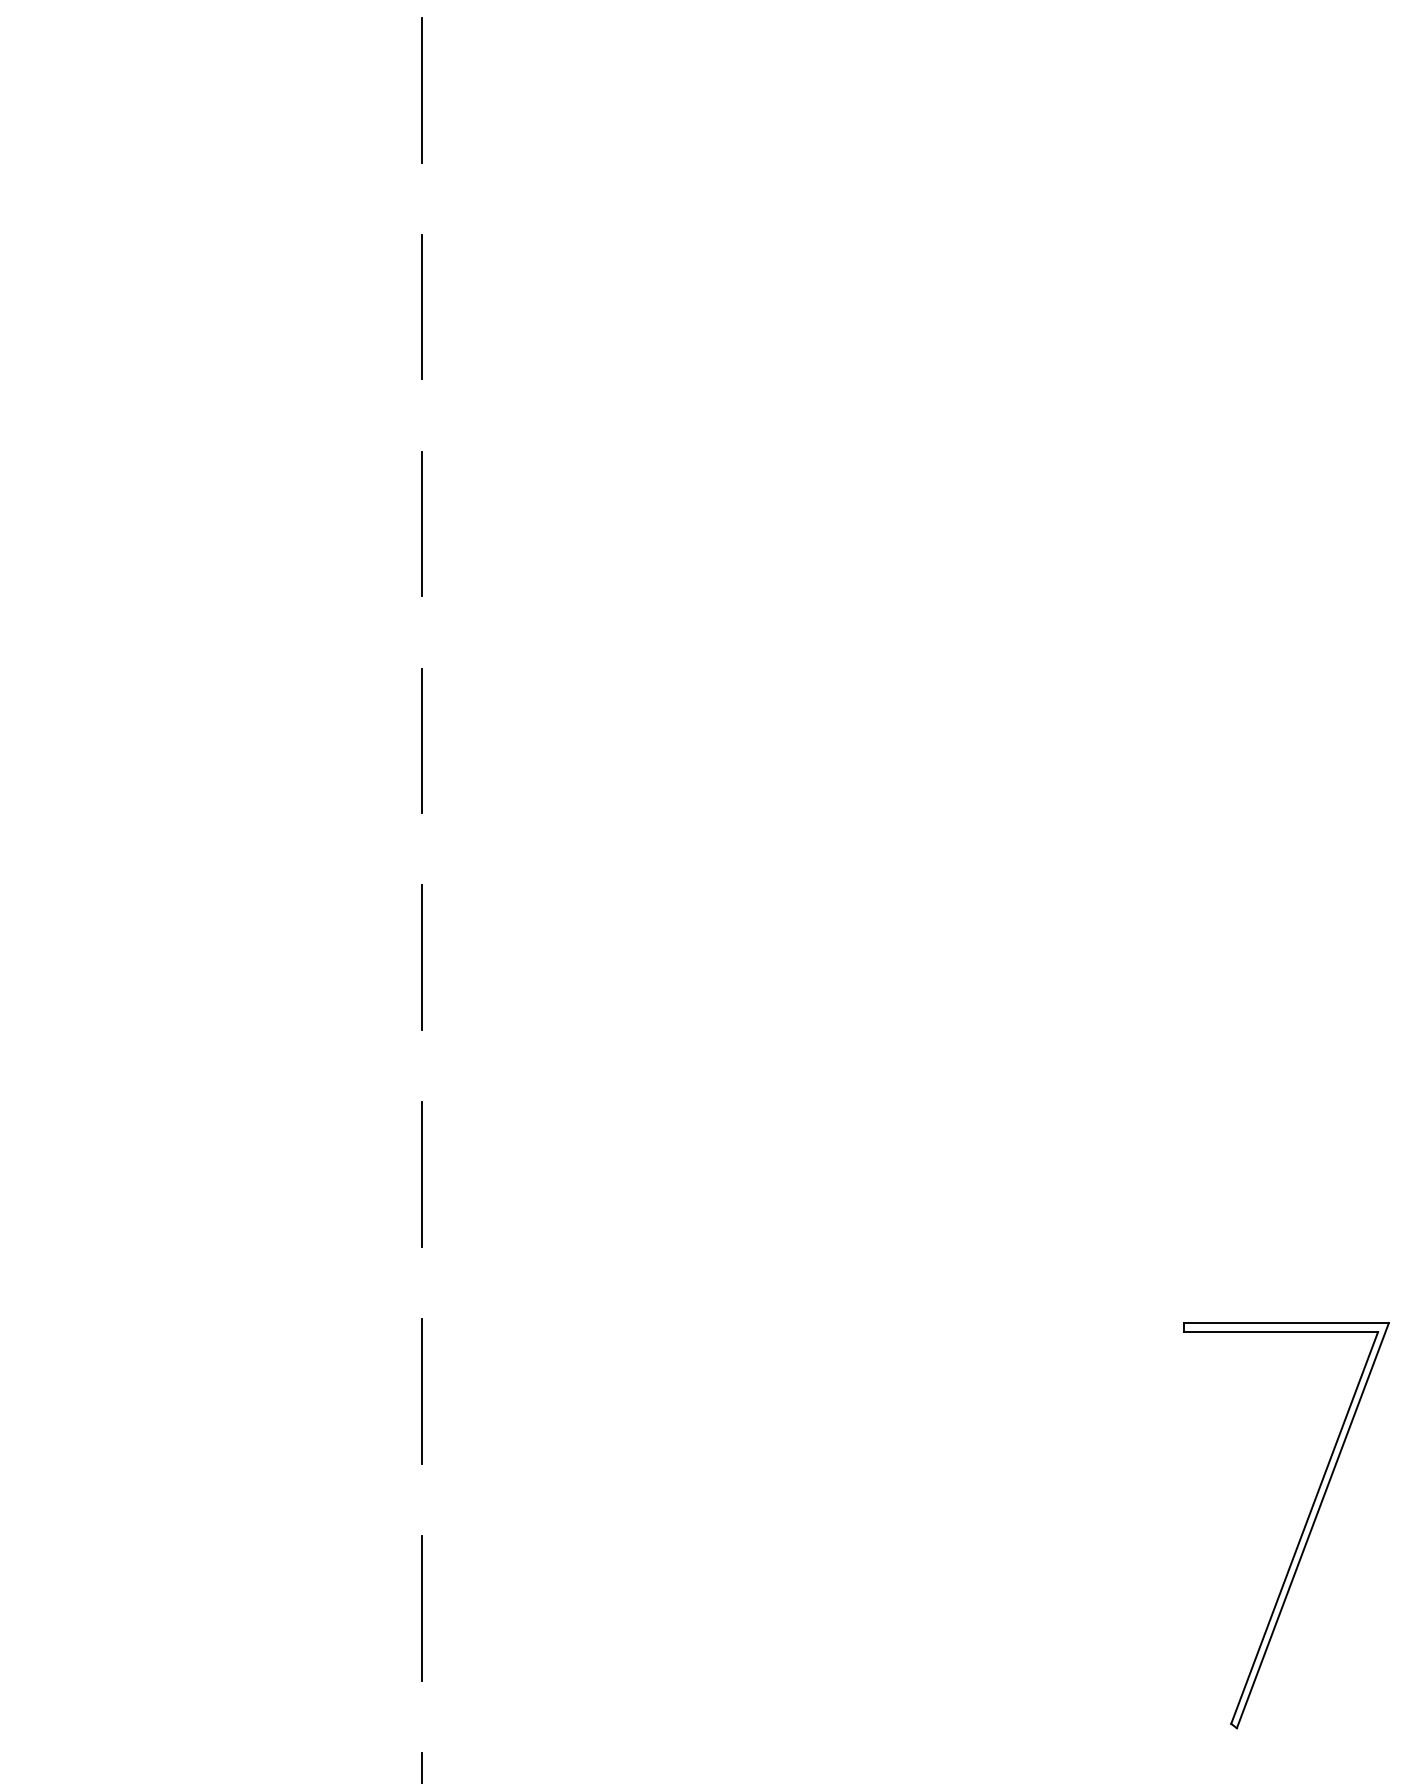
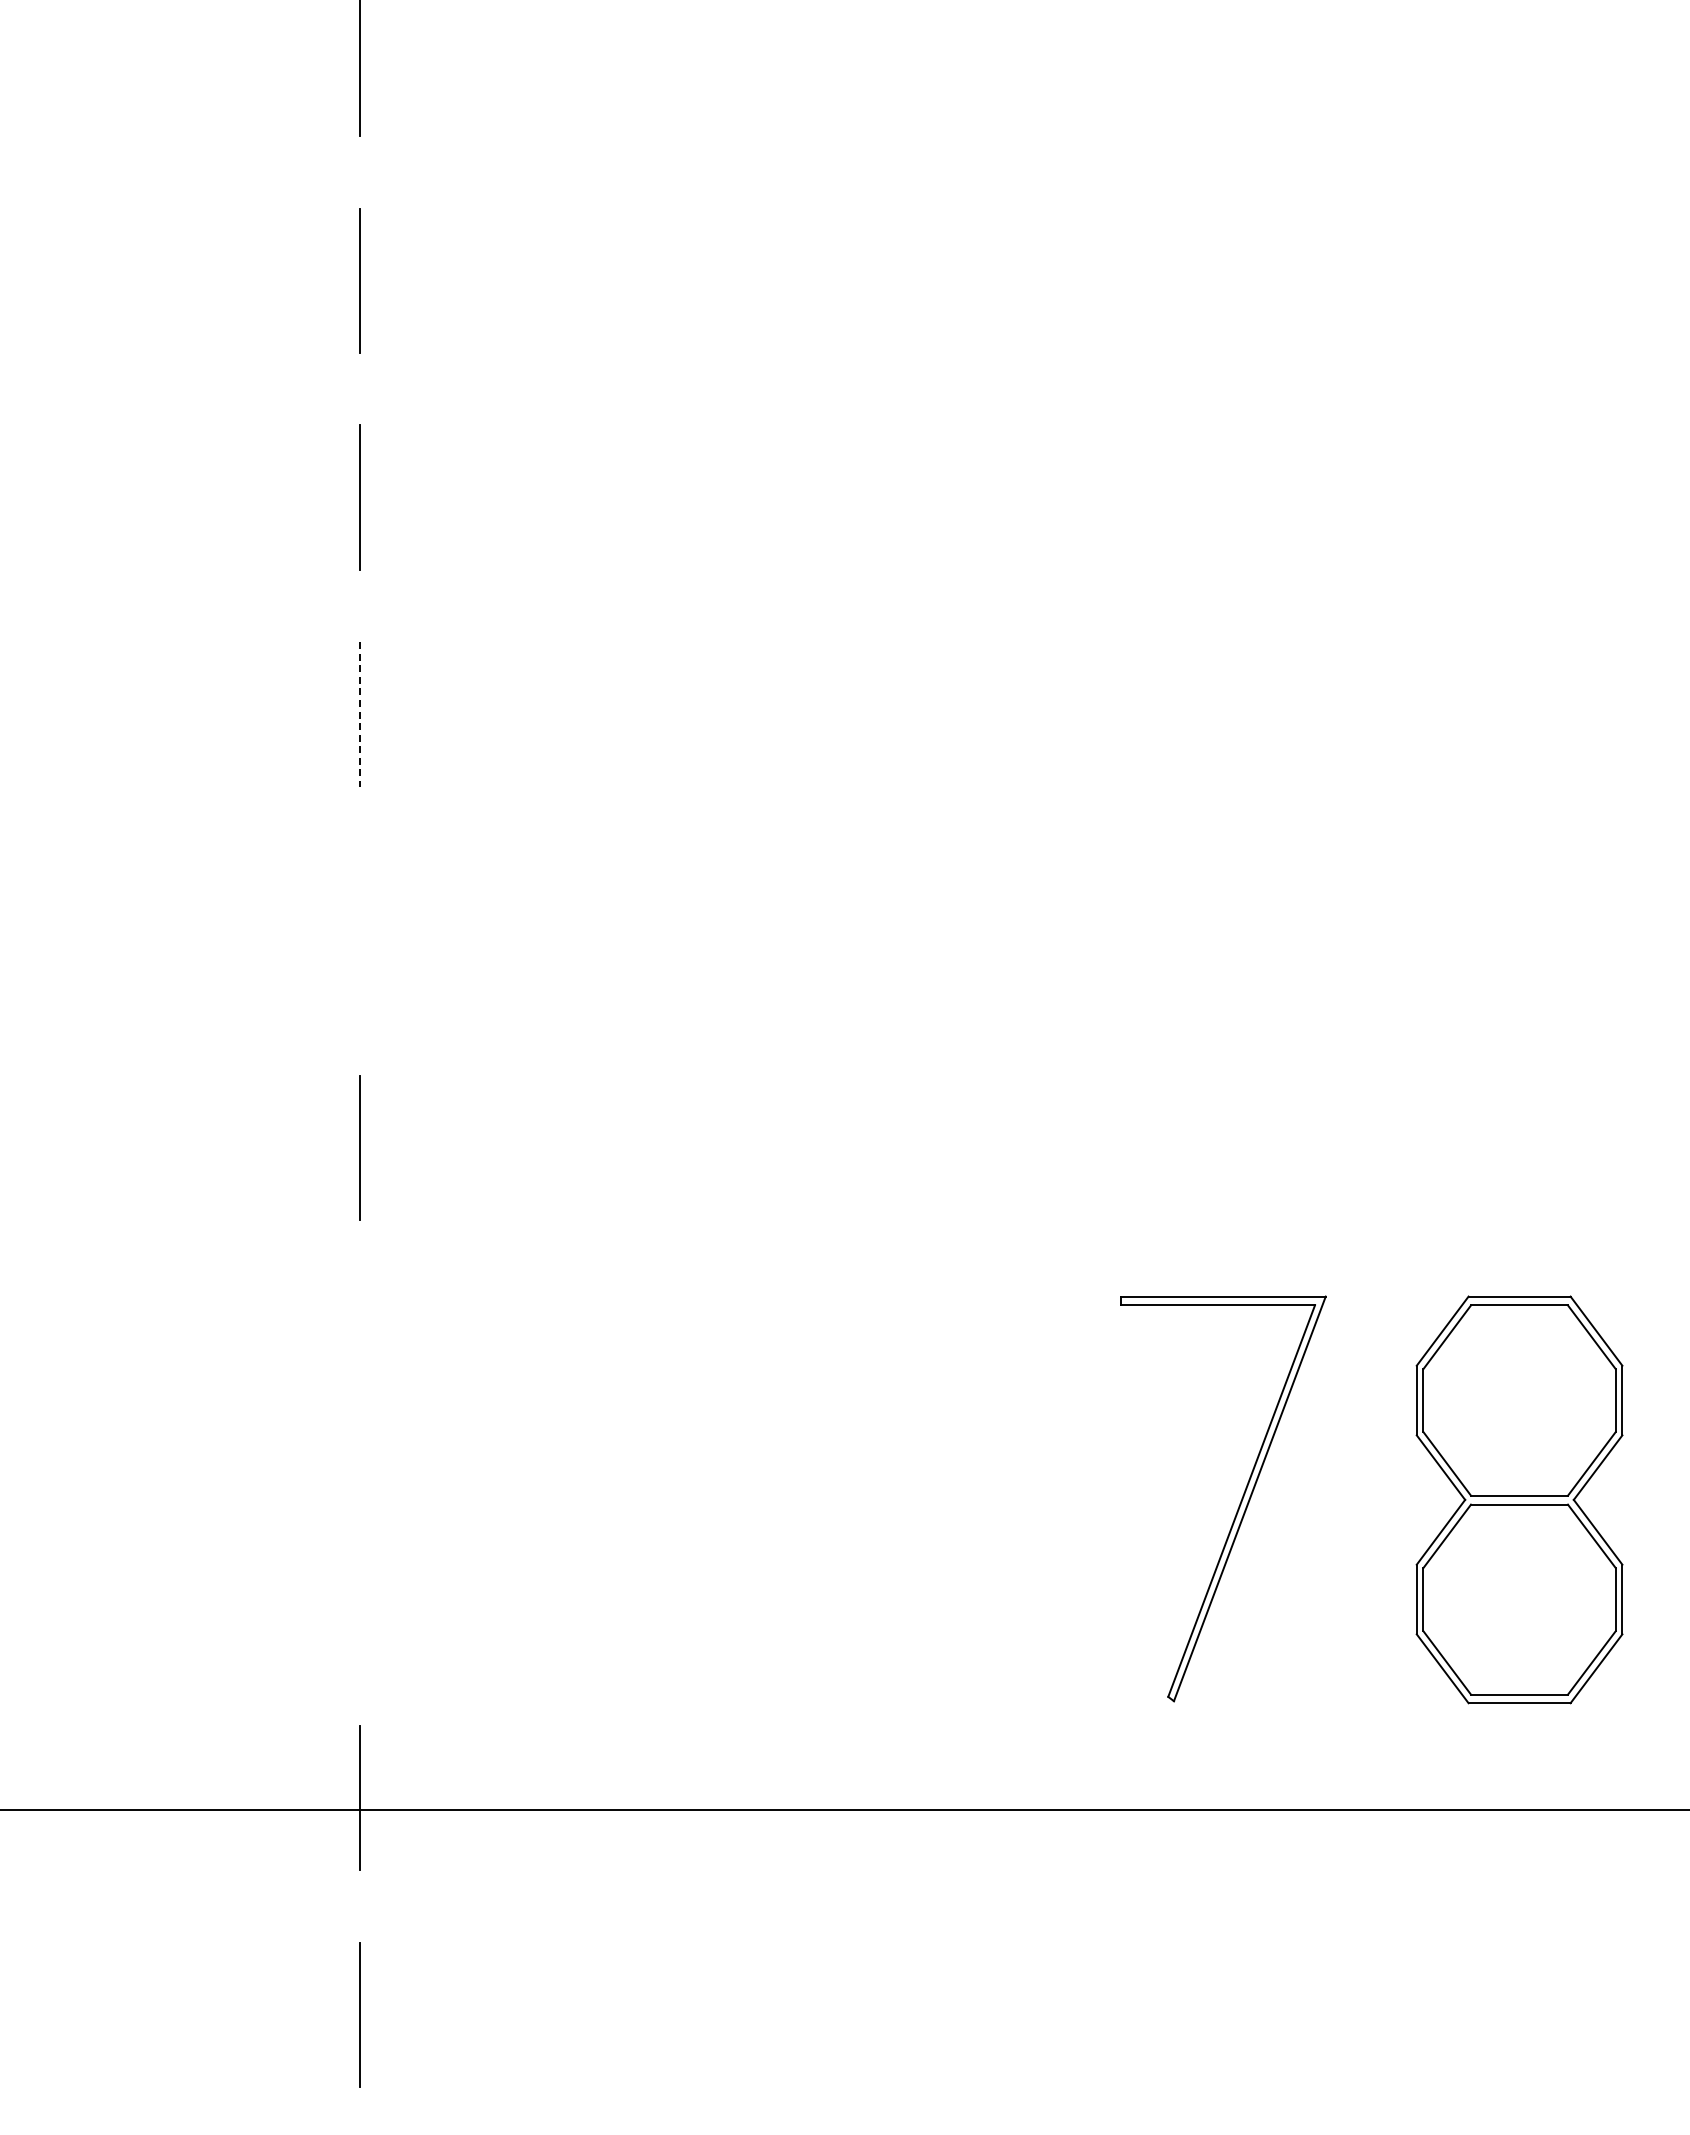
line: (421, 740) -> (359, 714), solid -> dashed
line: (421, 957) -> (359, 930), removed
line: (421, 1391) -> (359, 1364), removed
line: (421, 1608) -> (359, 1581), removed

